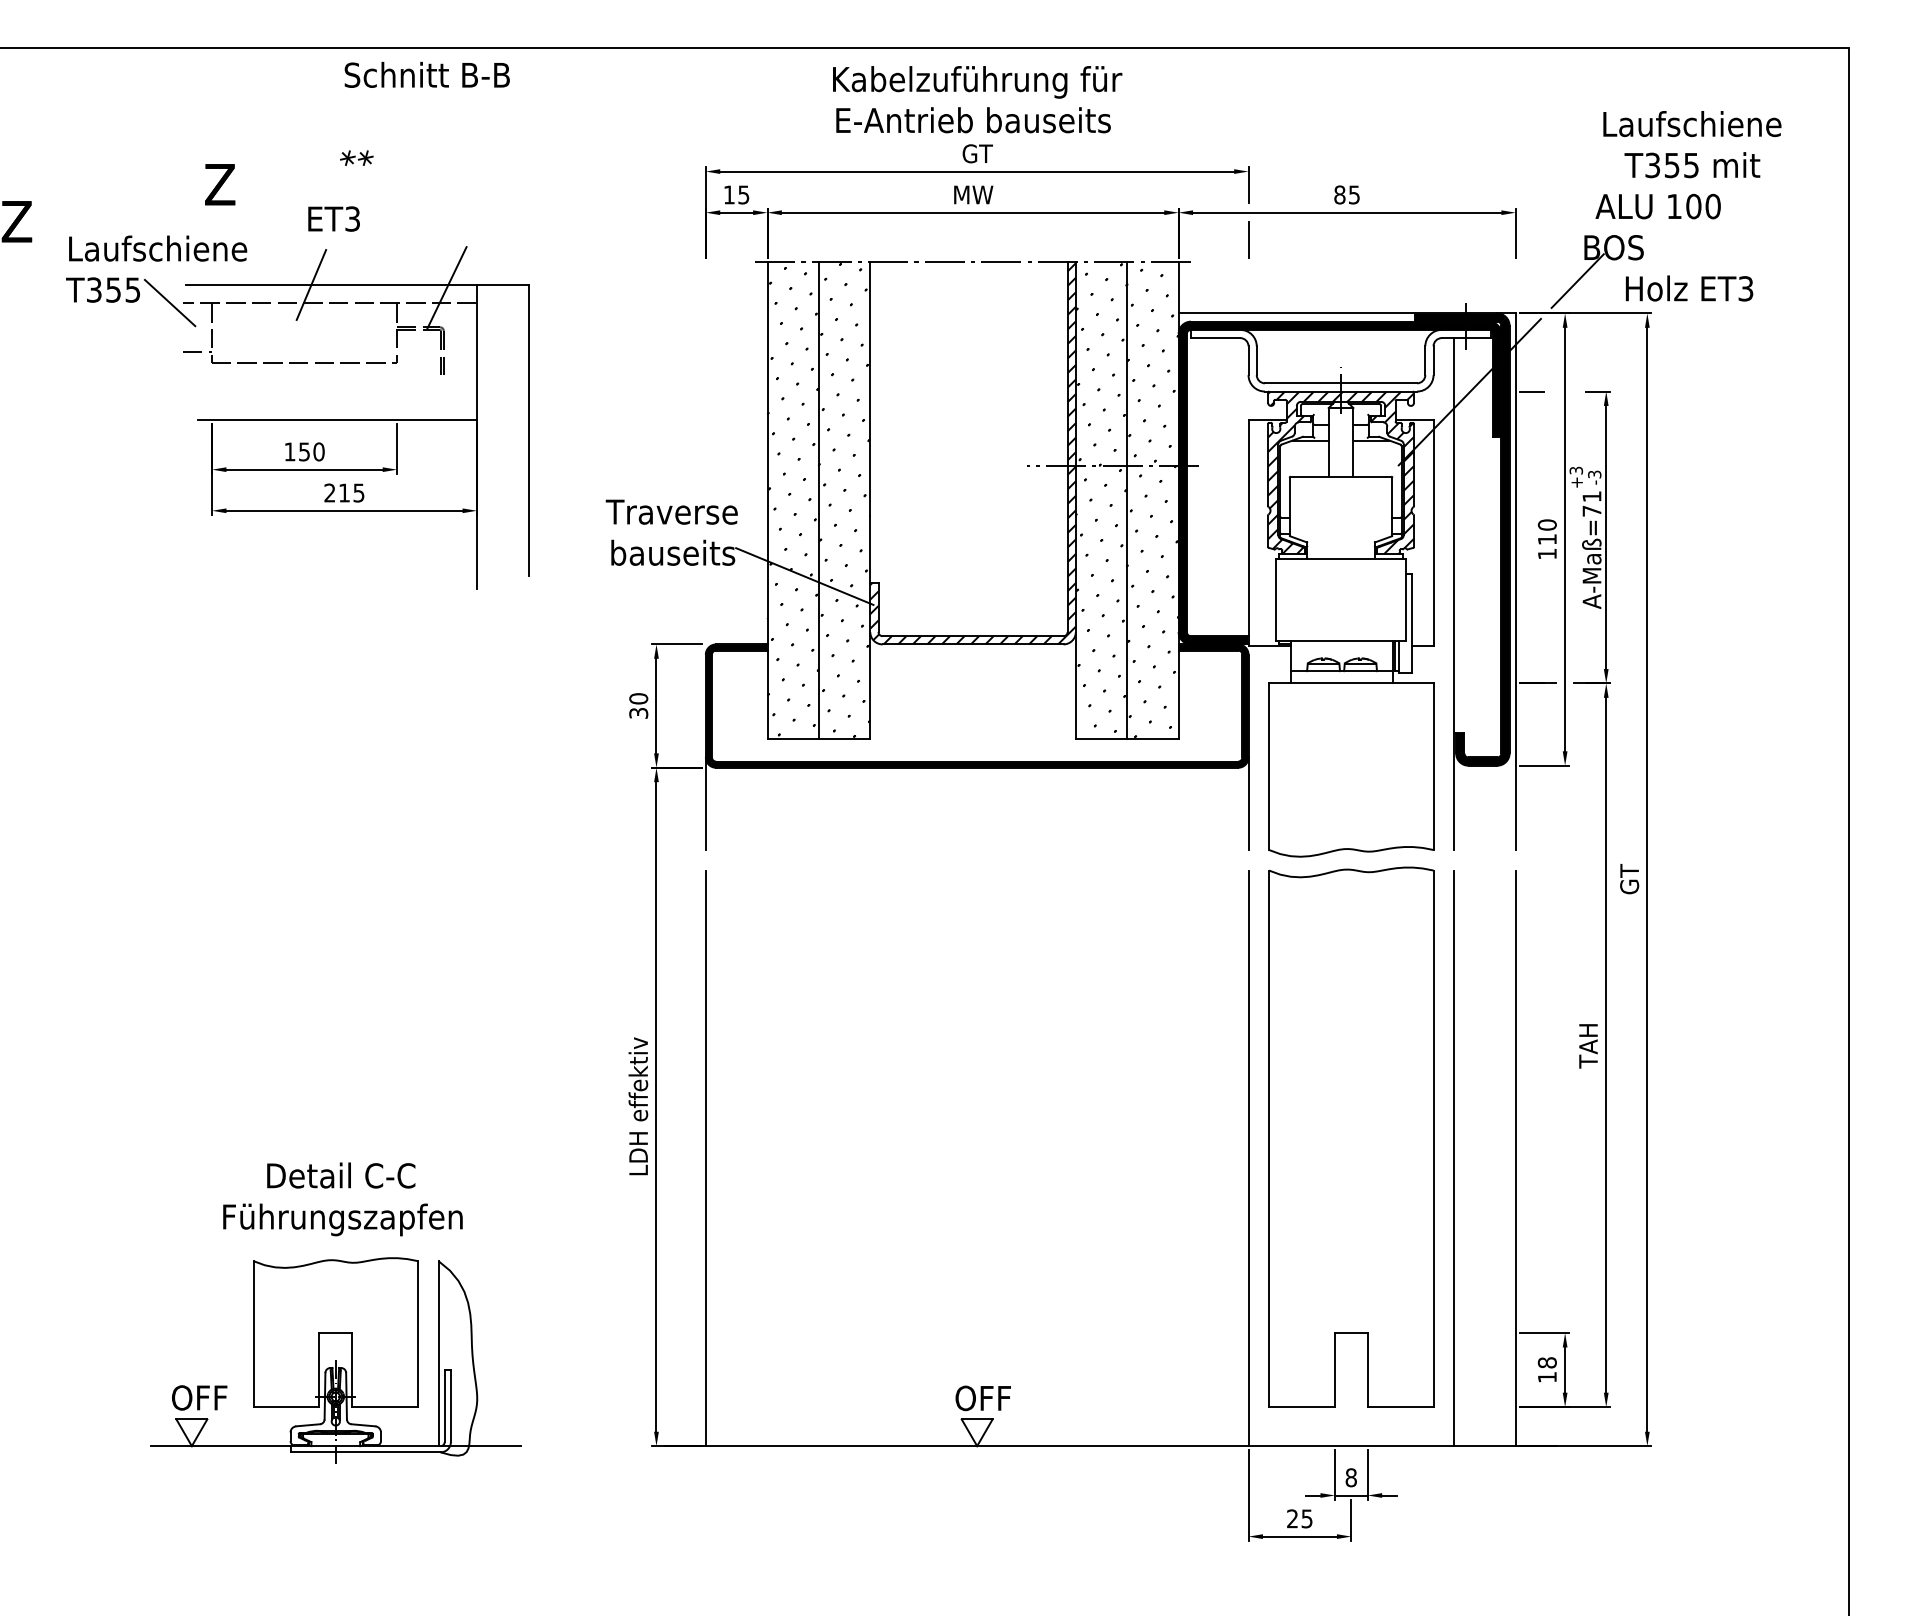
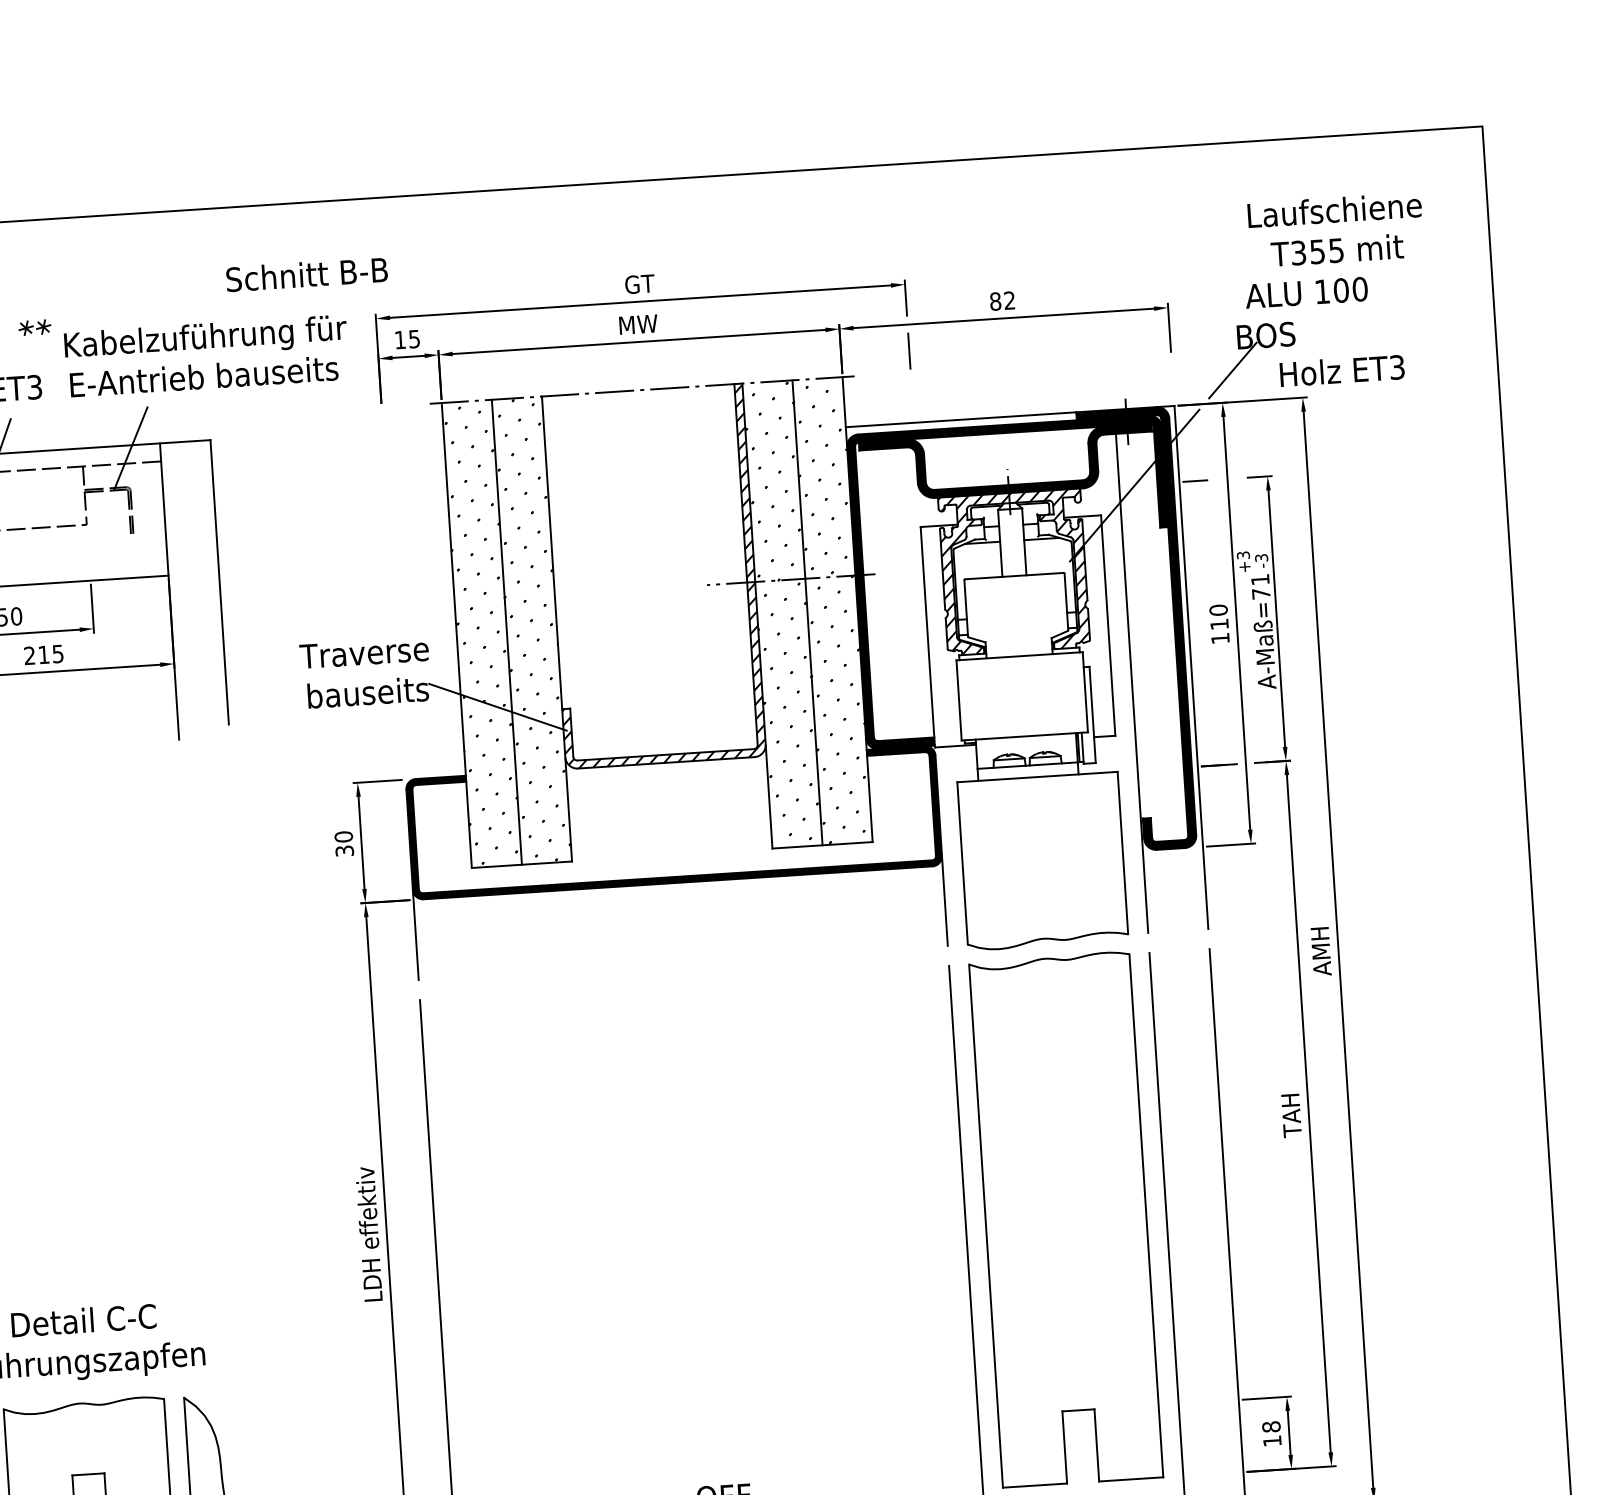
text: (426, 74) -> (306, 274), moved
text: (977, 99) -> (206, 356), moved
text: (1354, 194) -> (1009, 300), 85 -> 82
fill: (1340, 360) -> (1006, 462), added
text: (1629, 880) -> (1321, 951), GT -> AMH

